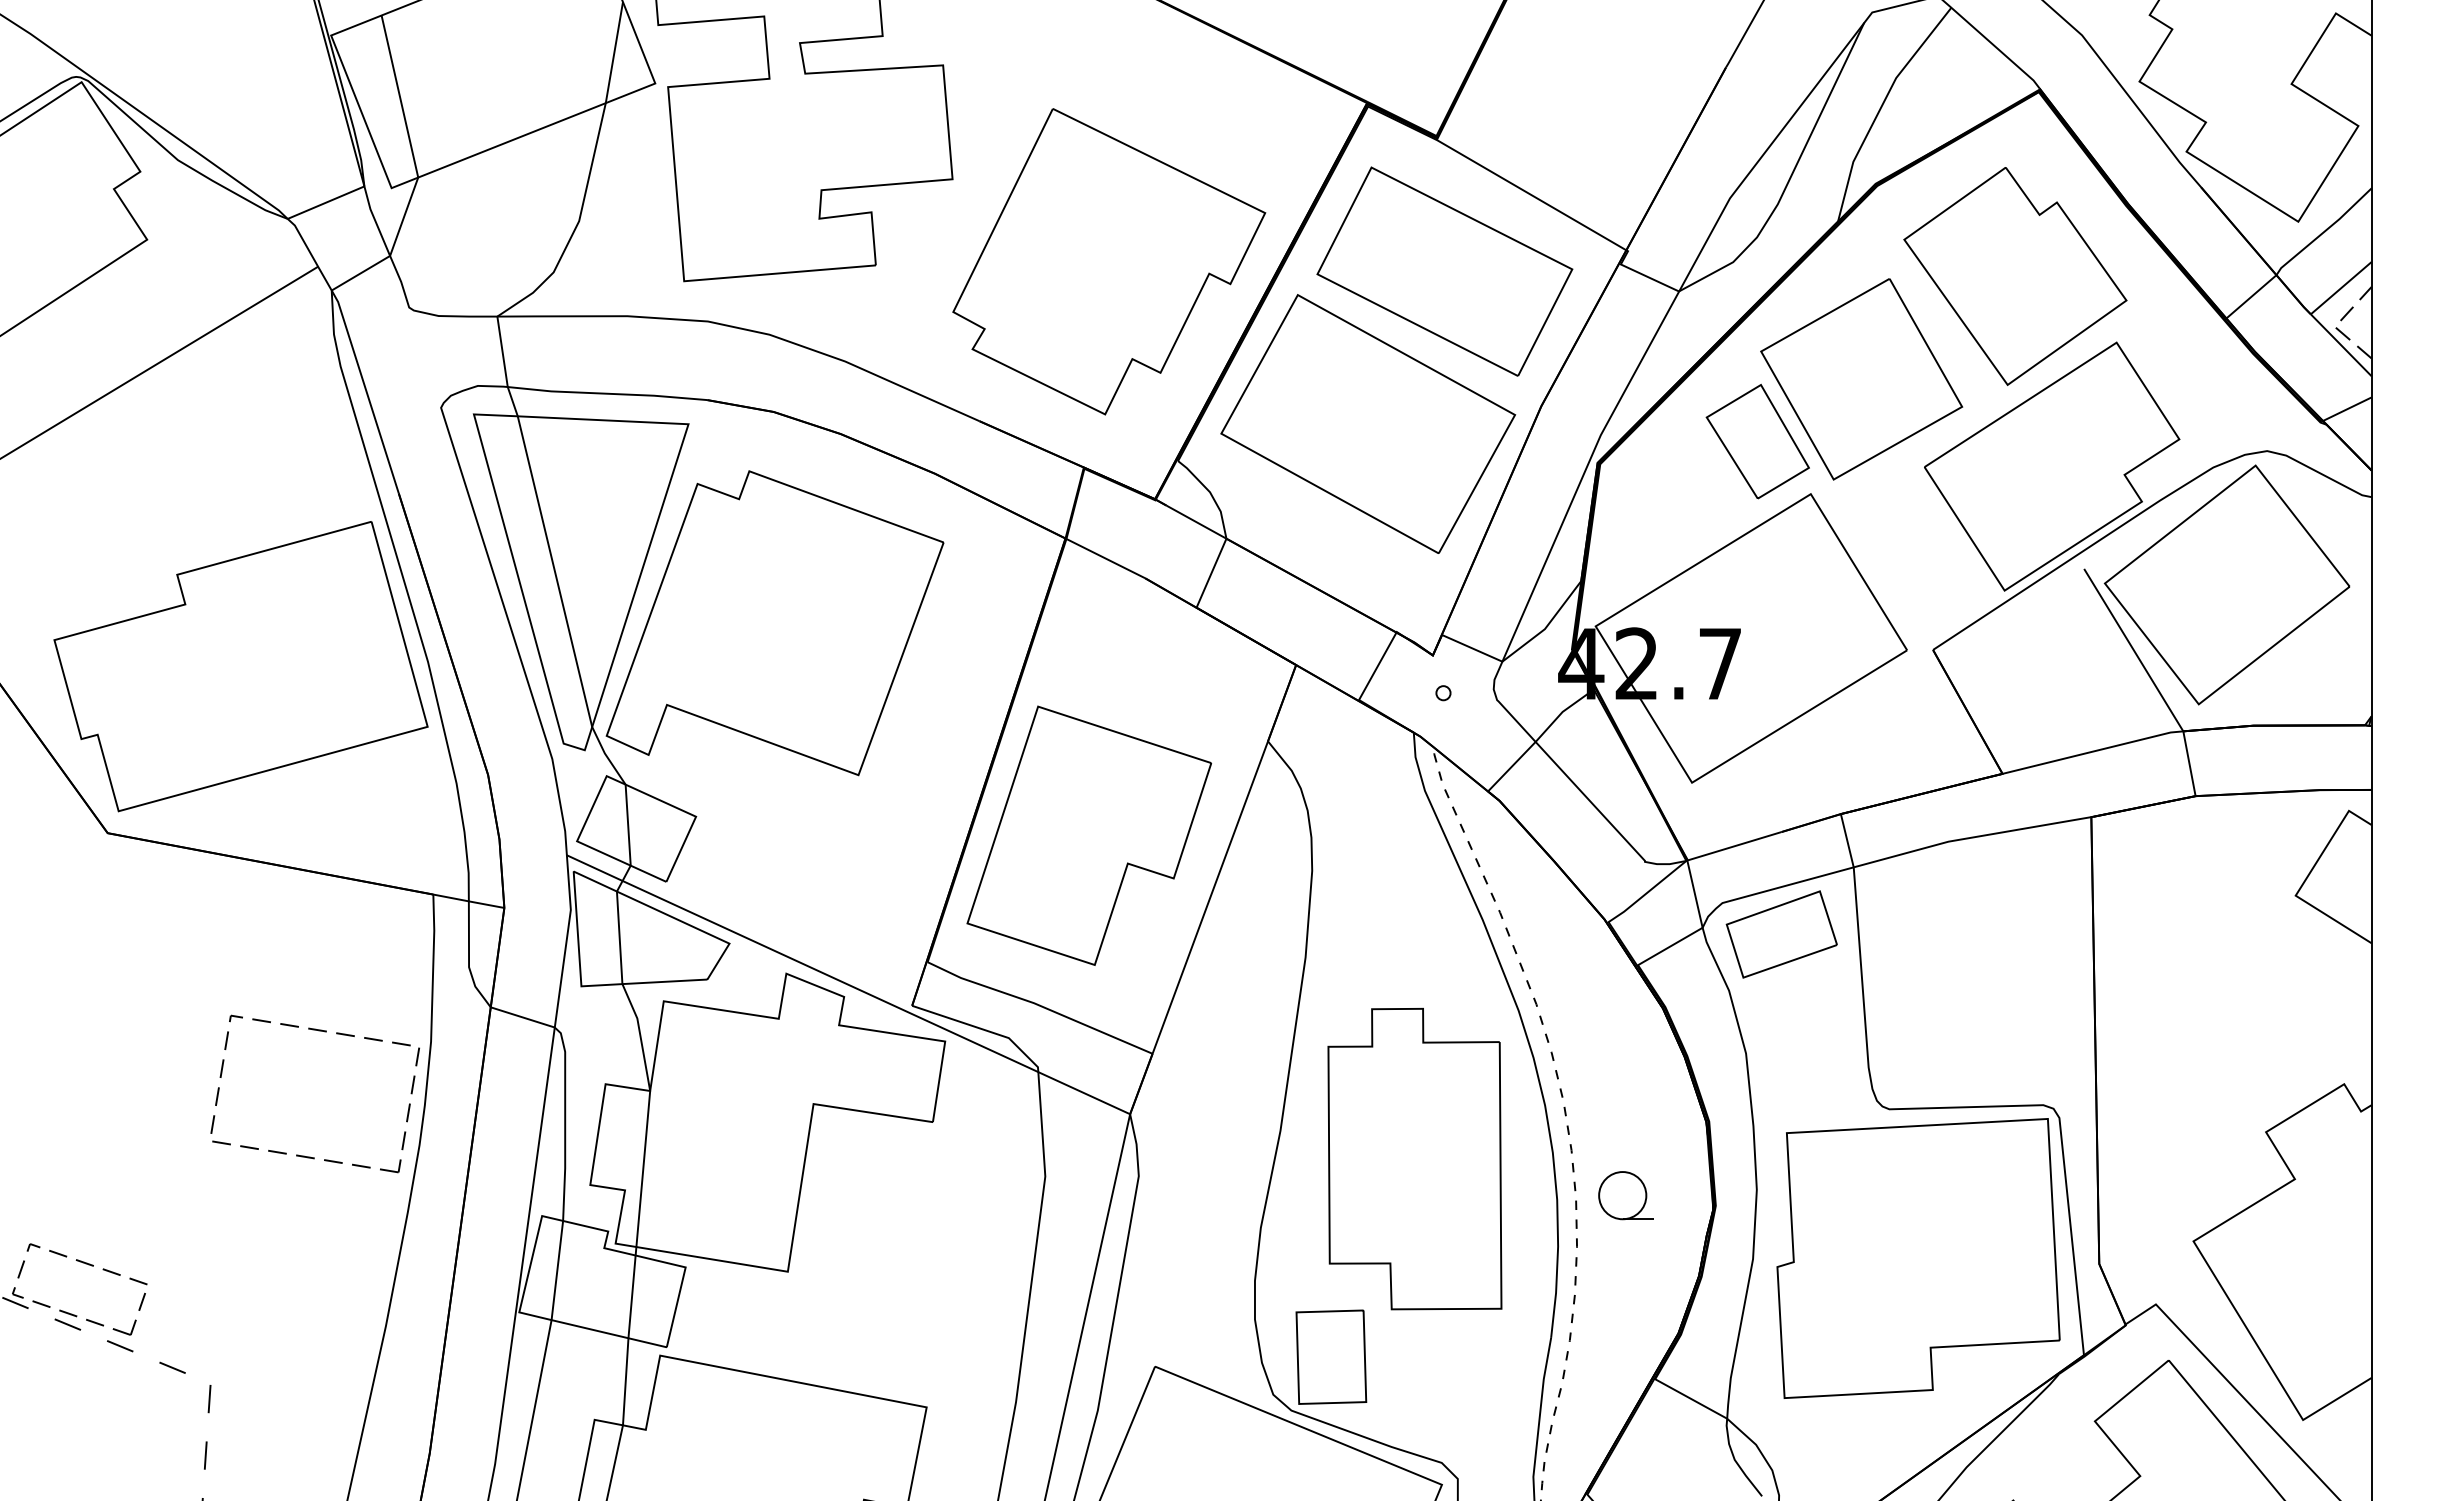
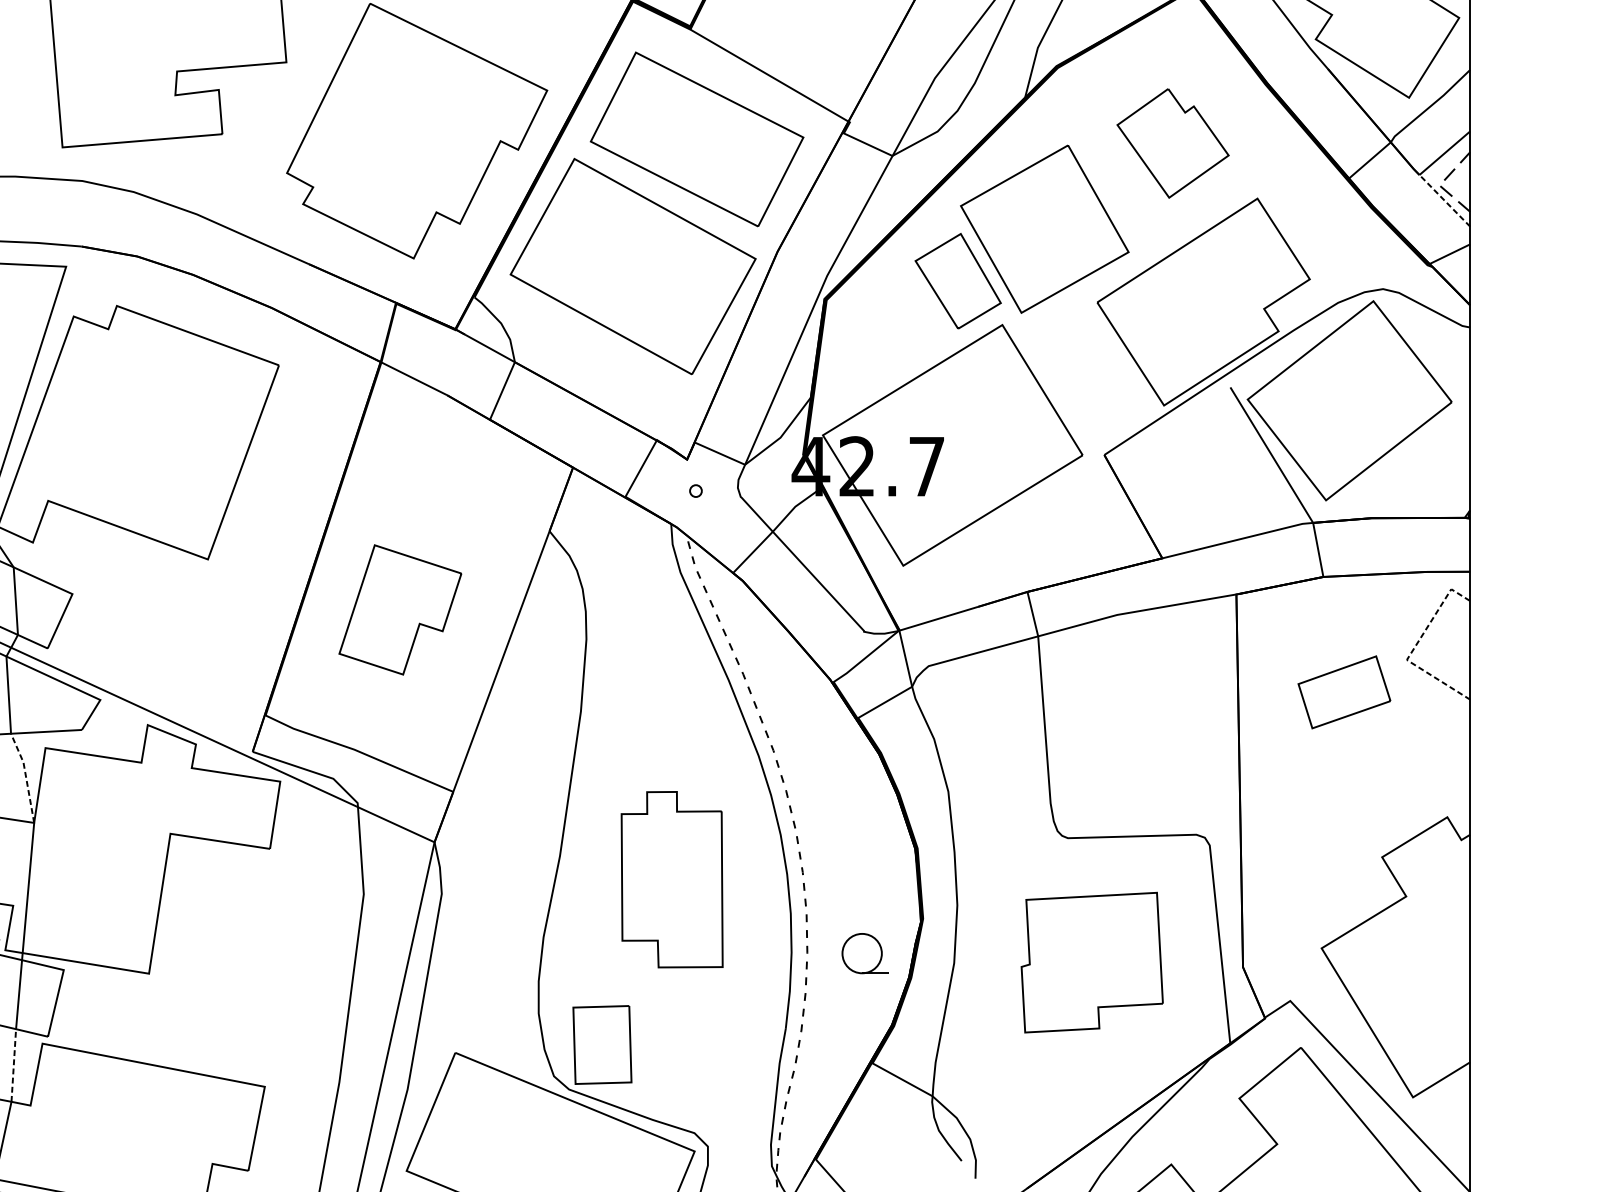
part: (2015, 276) -> (1173, 143), size x0.6
line: (2340, 344) -> (1444, 200), solid -> dashed
part: (1088, 835) -> (399, 609), size x0.6
line: (2305, 879) -> (1415, 646), solid -> dashed
part: (1781, 934) -> (1344, 692), moved
line: (640, 1035) -> (26, 776), solid -> dashed
part: (1414, 1158) -> (671, 879), size x0.7
part: (1625, 1195) -> (864, 953), moved
part: (1918, 1258) -> (1092, 962), size x0.6
line: (625, 1381) -> (13, 1065), solid -> dashed

